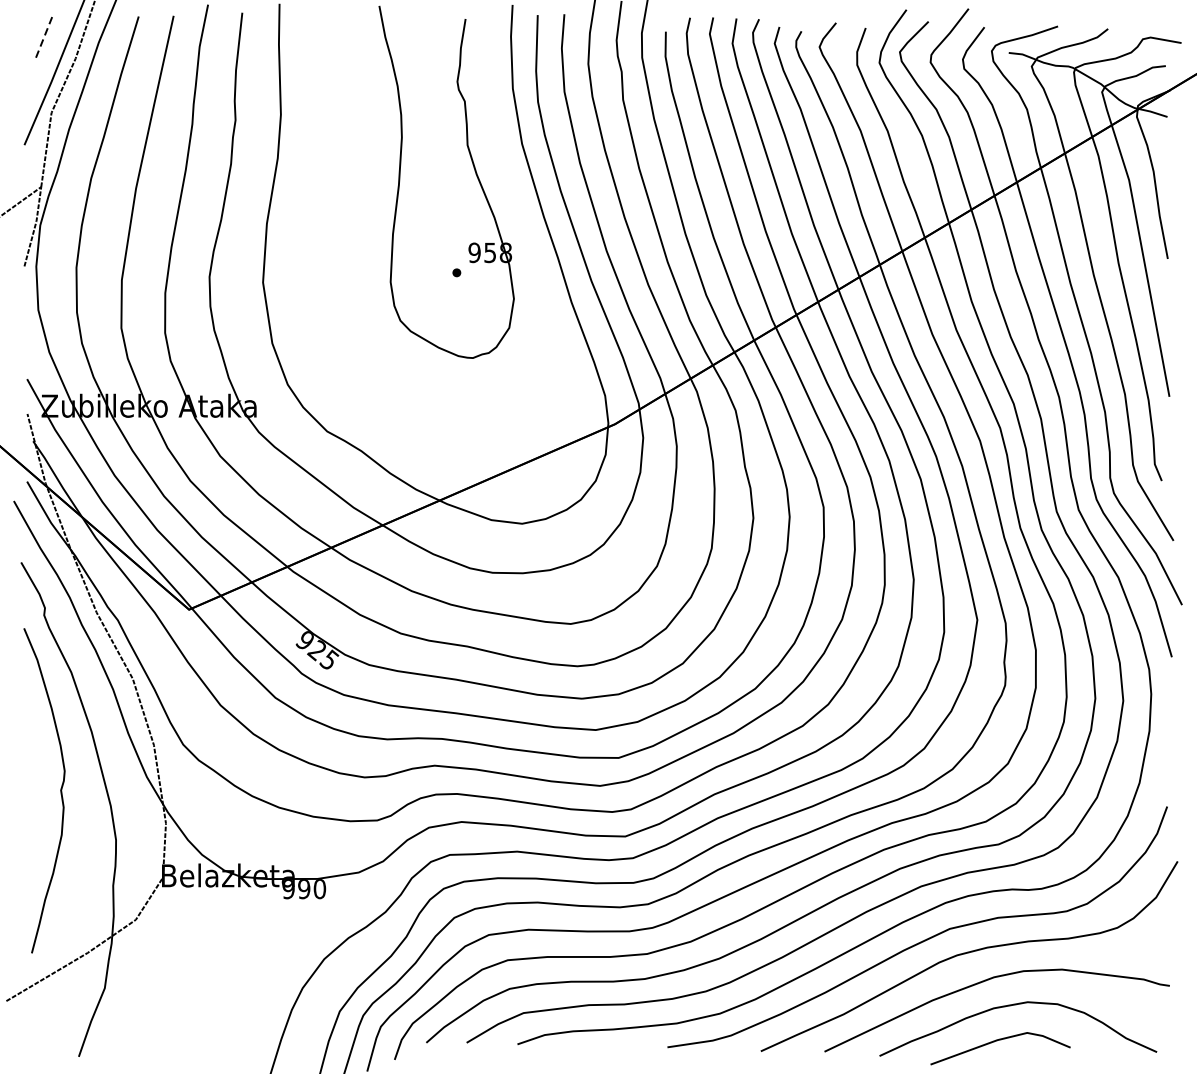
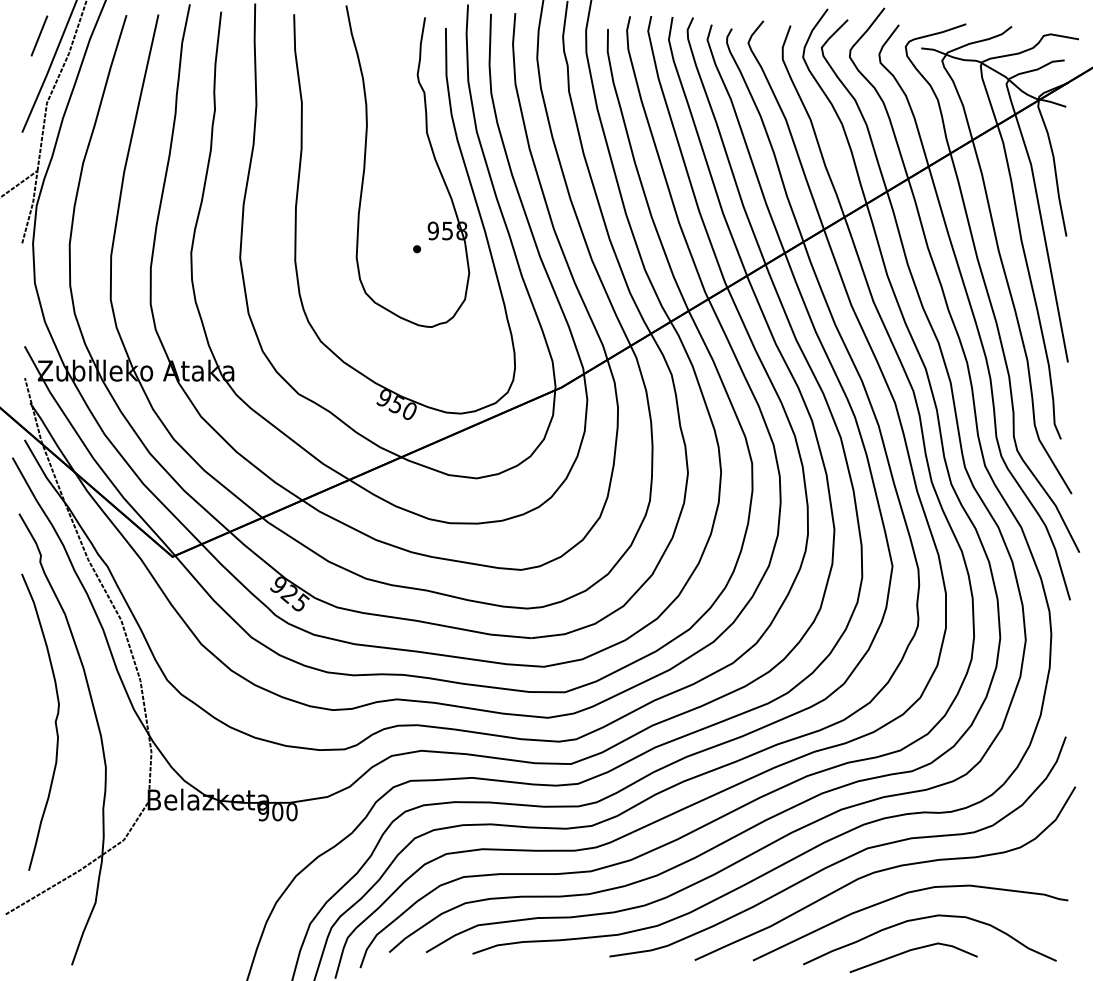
line: (43, 38) -> (39, 35), dashed -> solid
part: (518, 216) -> (473, 197), added
text: (303, 889) -> (277, 812), 990 -> 900

